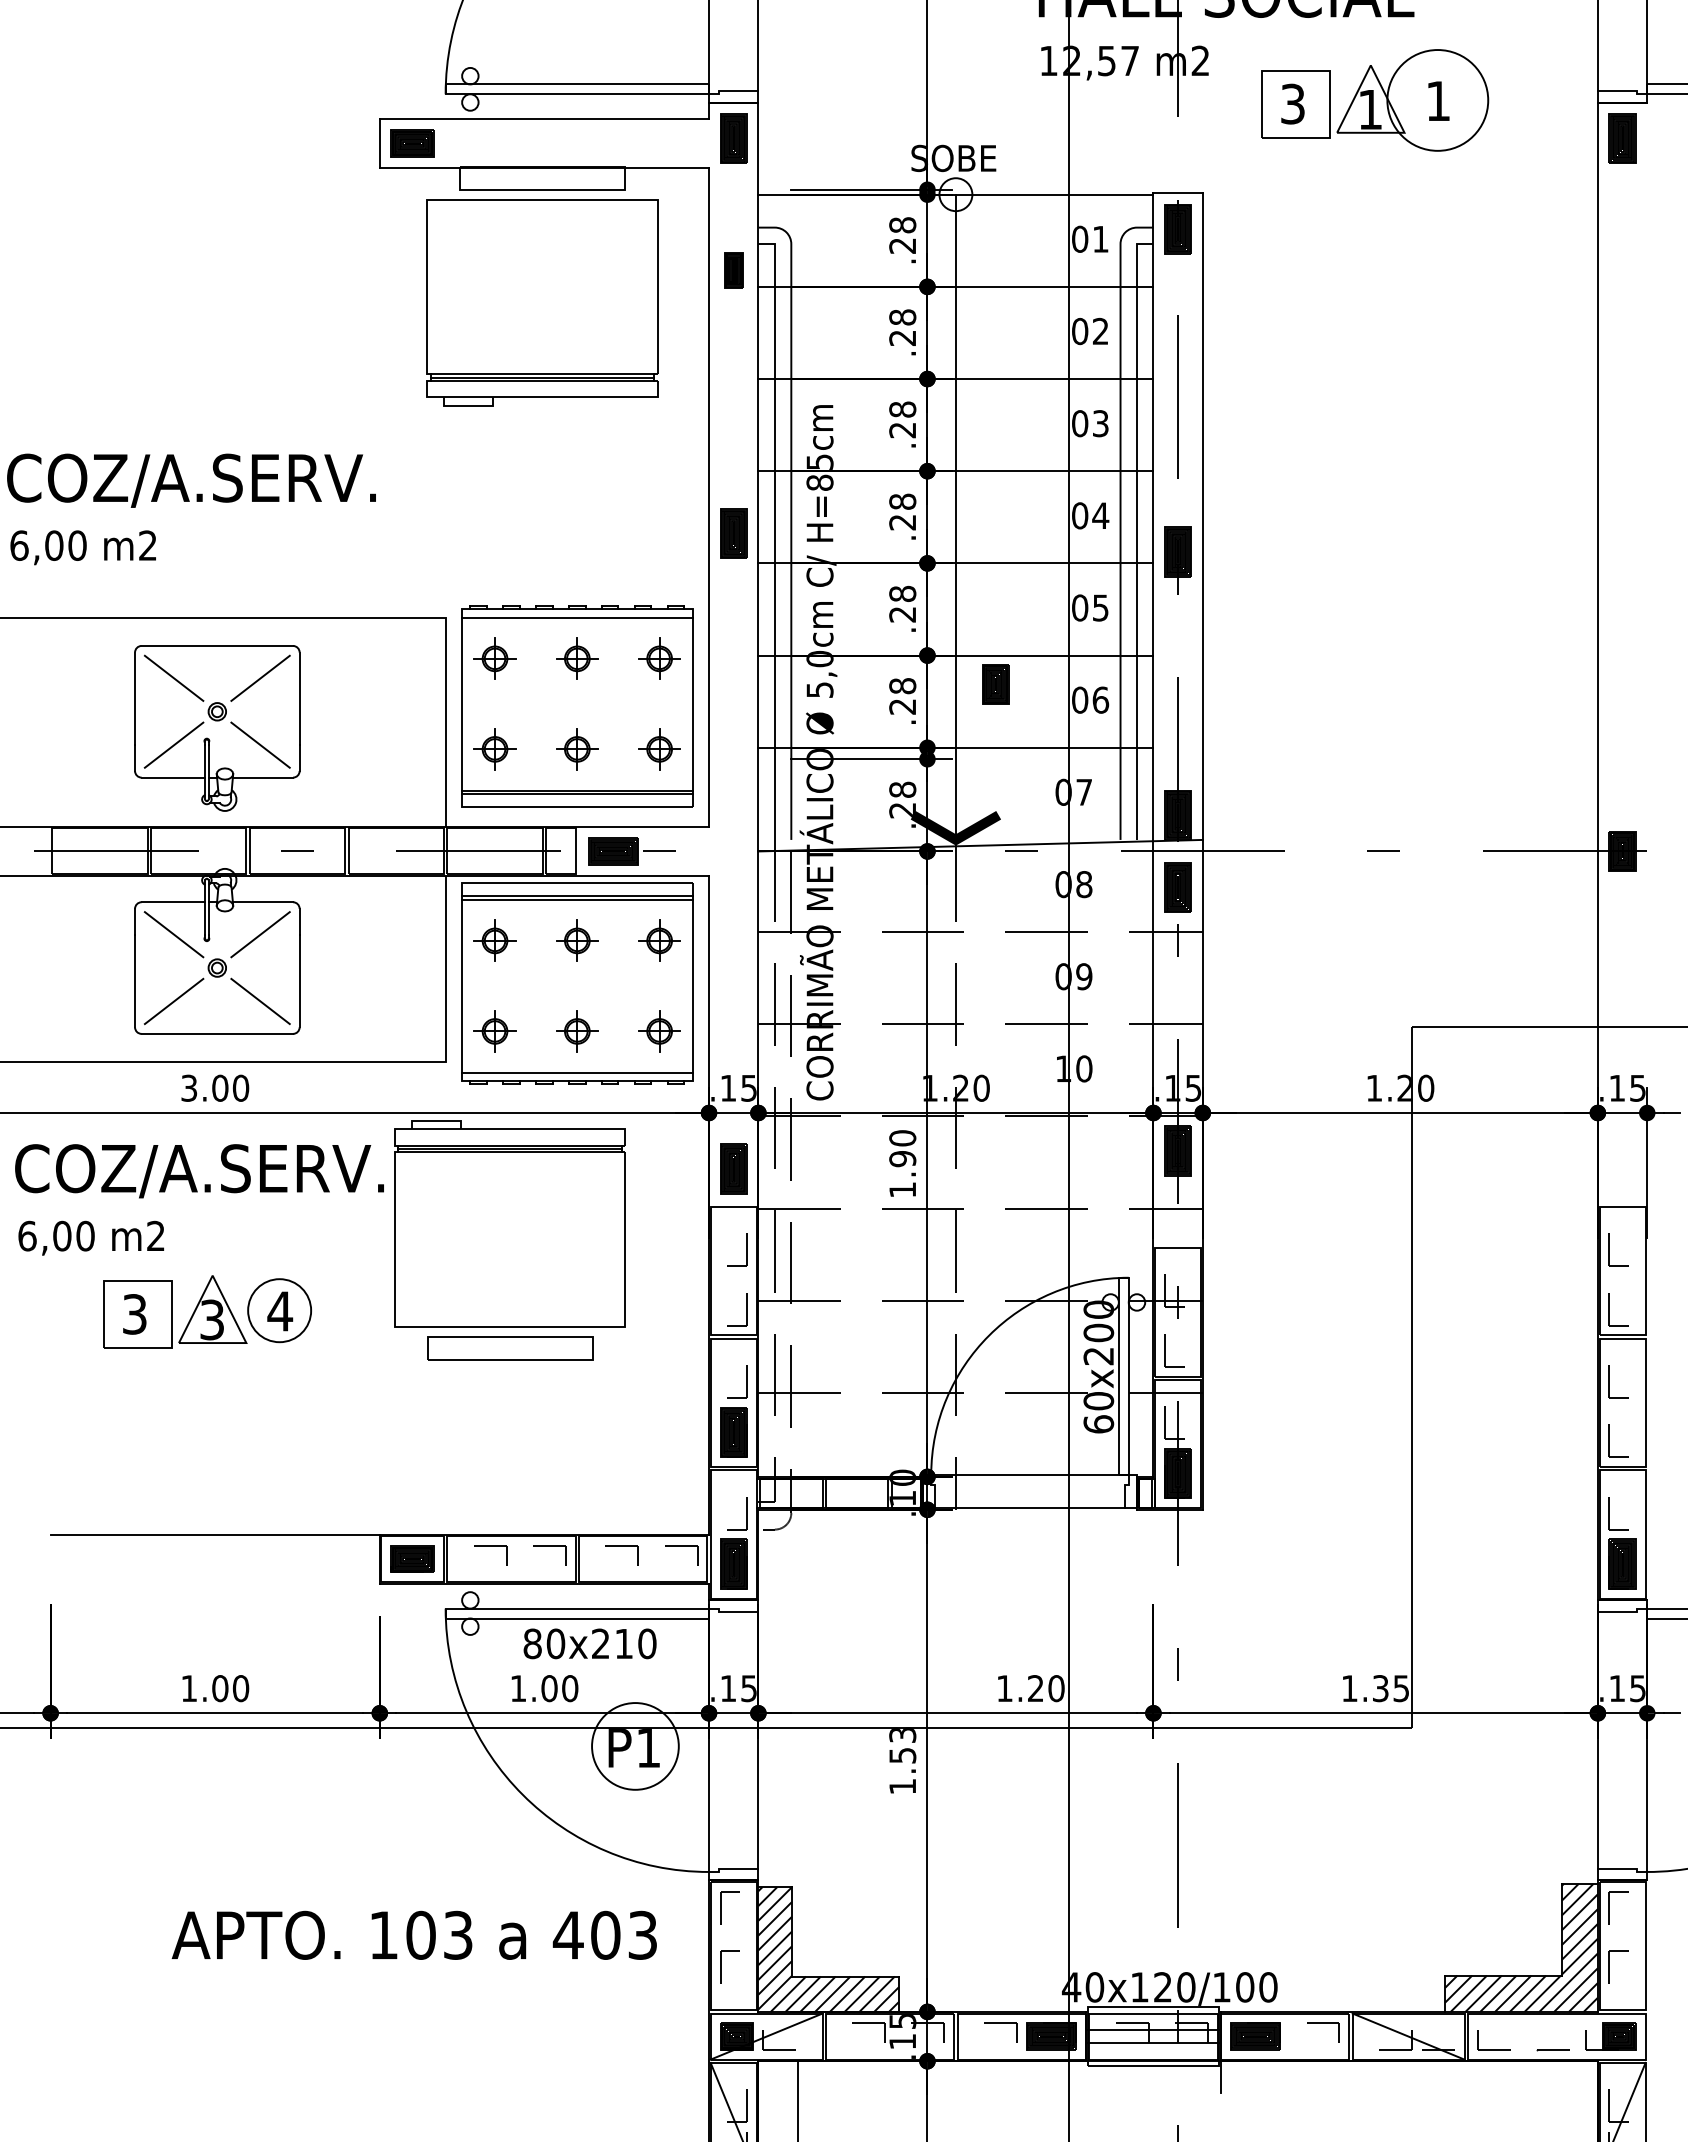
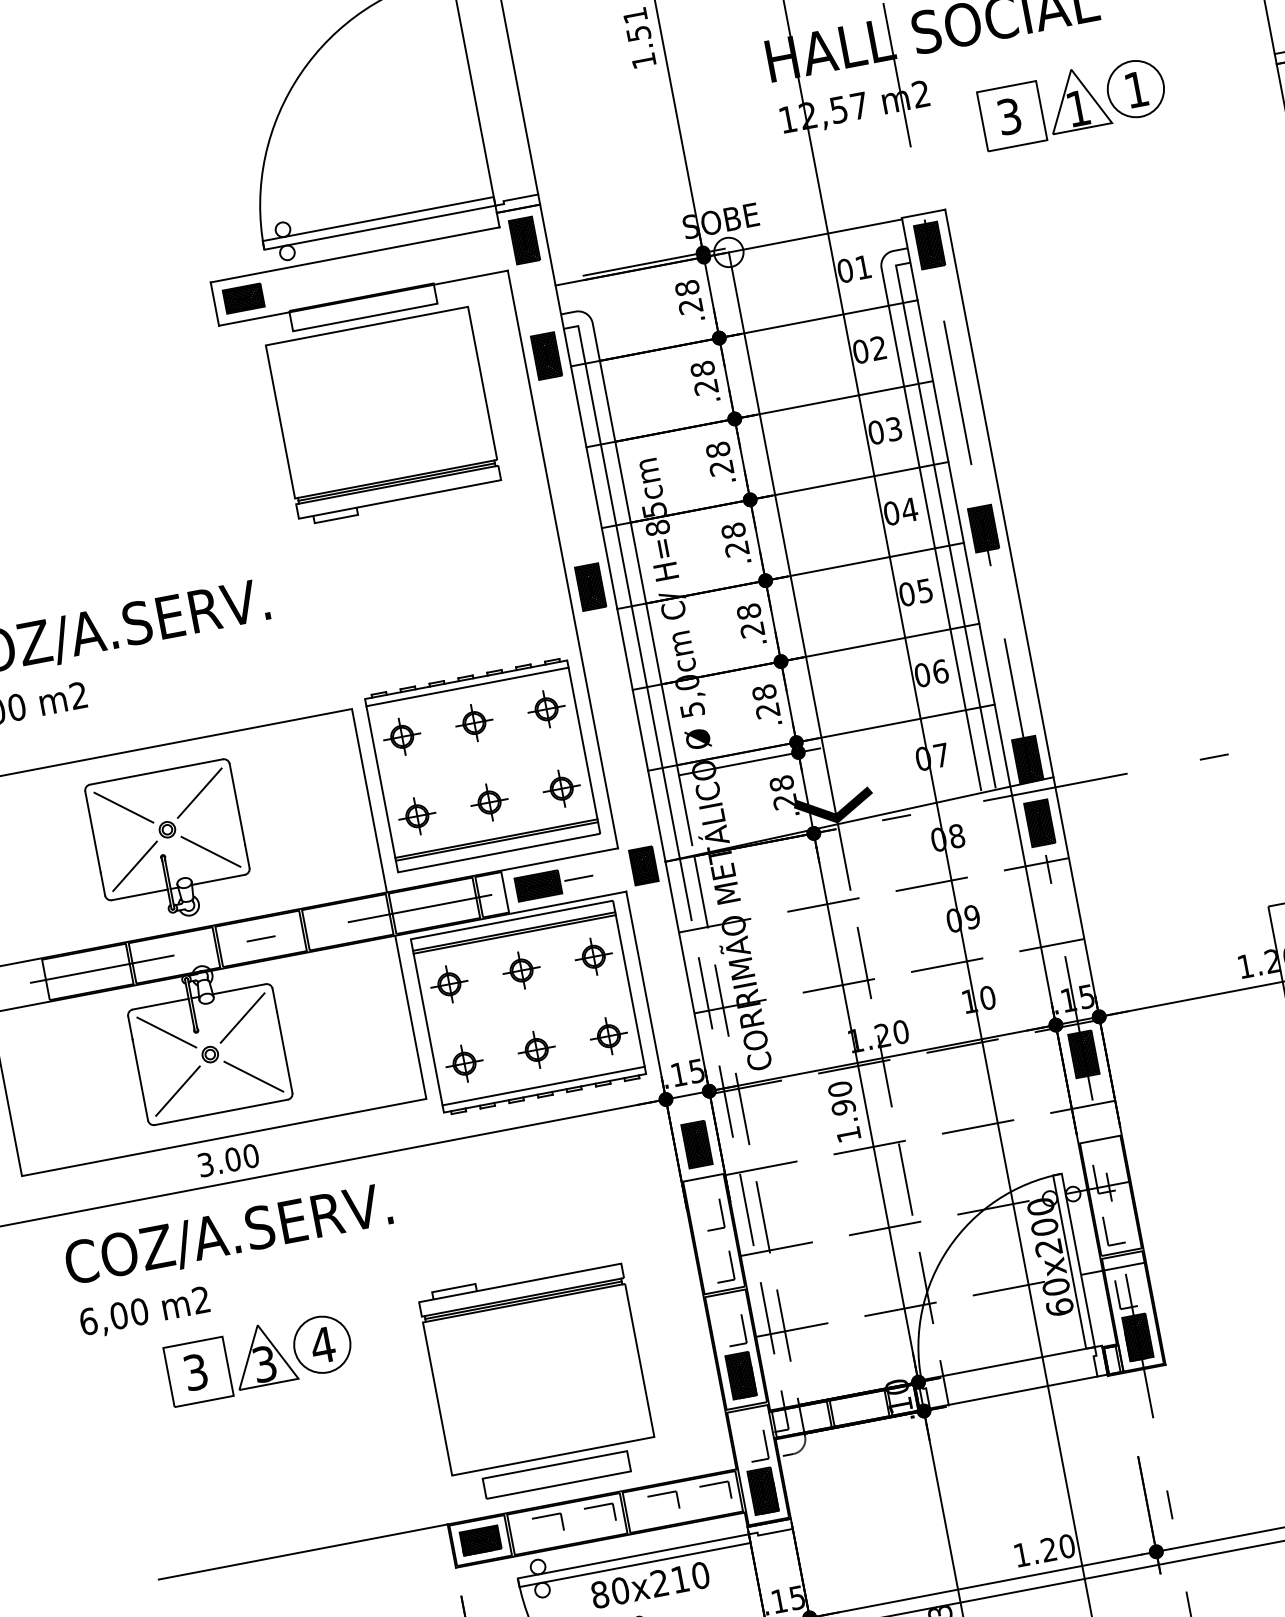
circle: (1437, 99) -> (1135, 88), size x0.62
part: (733, 270) -> (546, 356), size x1.43
part: (995, 684) -> (643, 865), moved
part: (509, 1240) -> (538, 1380), moved

